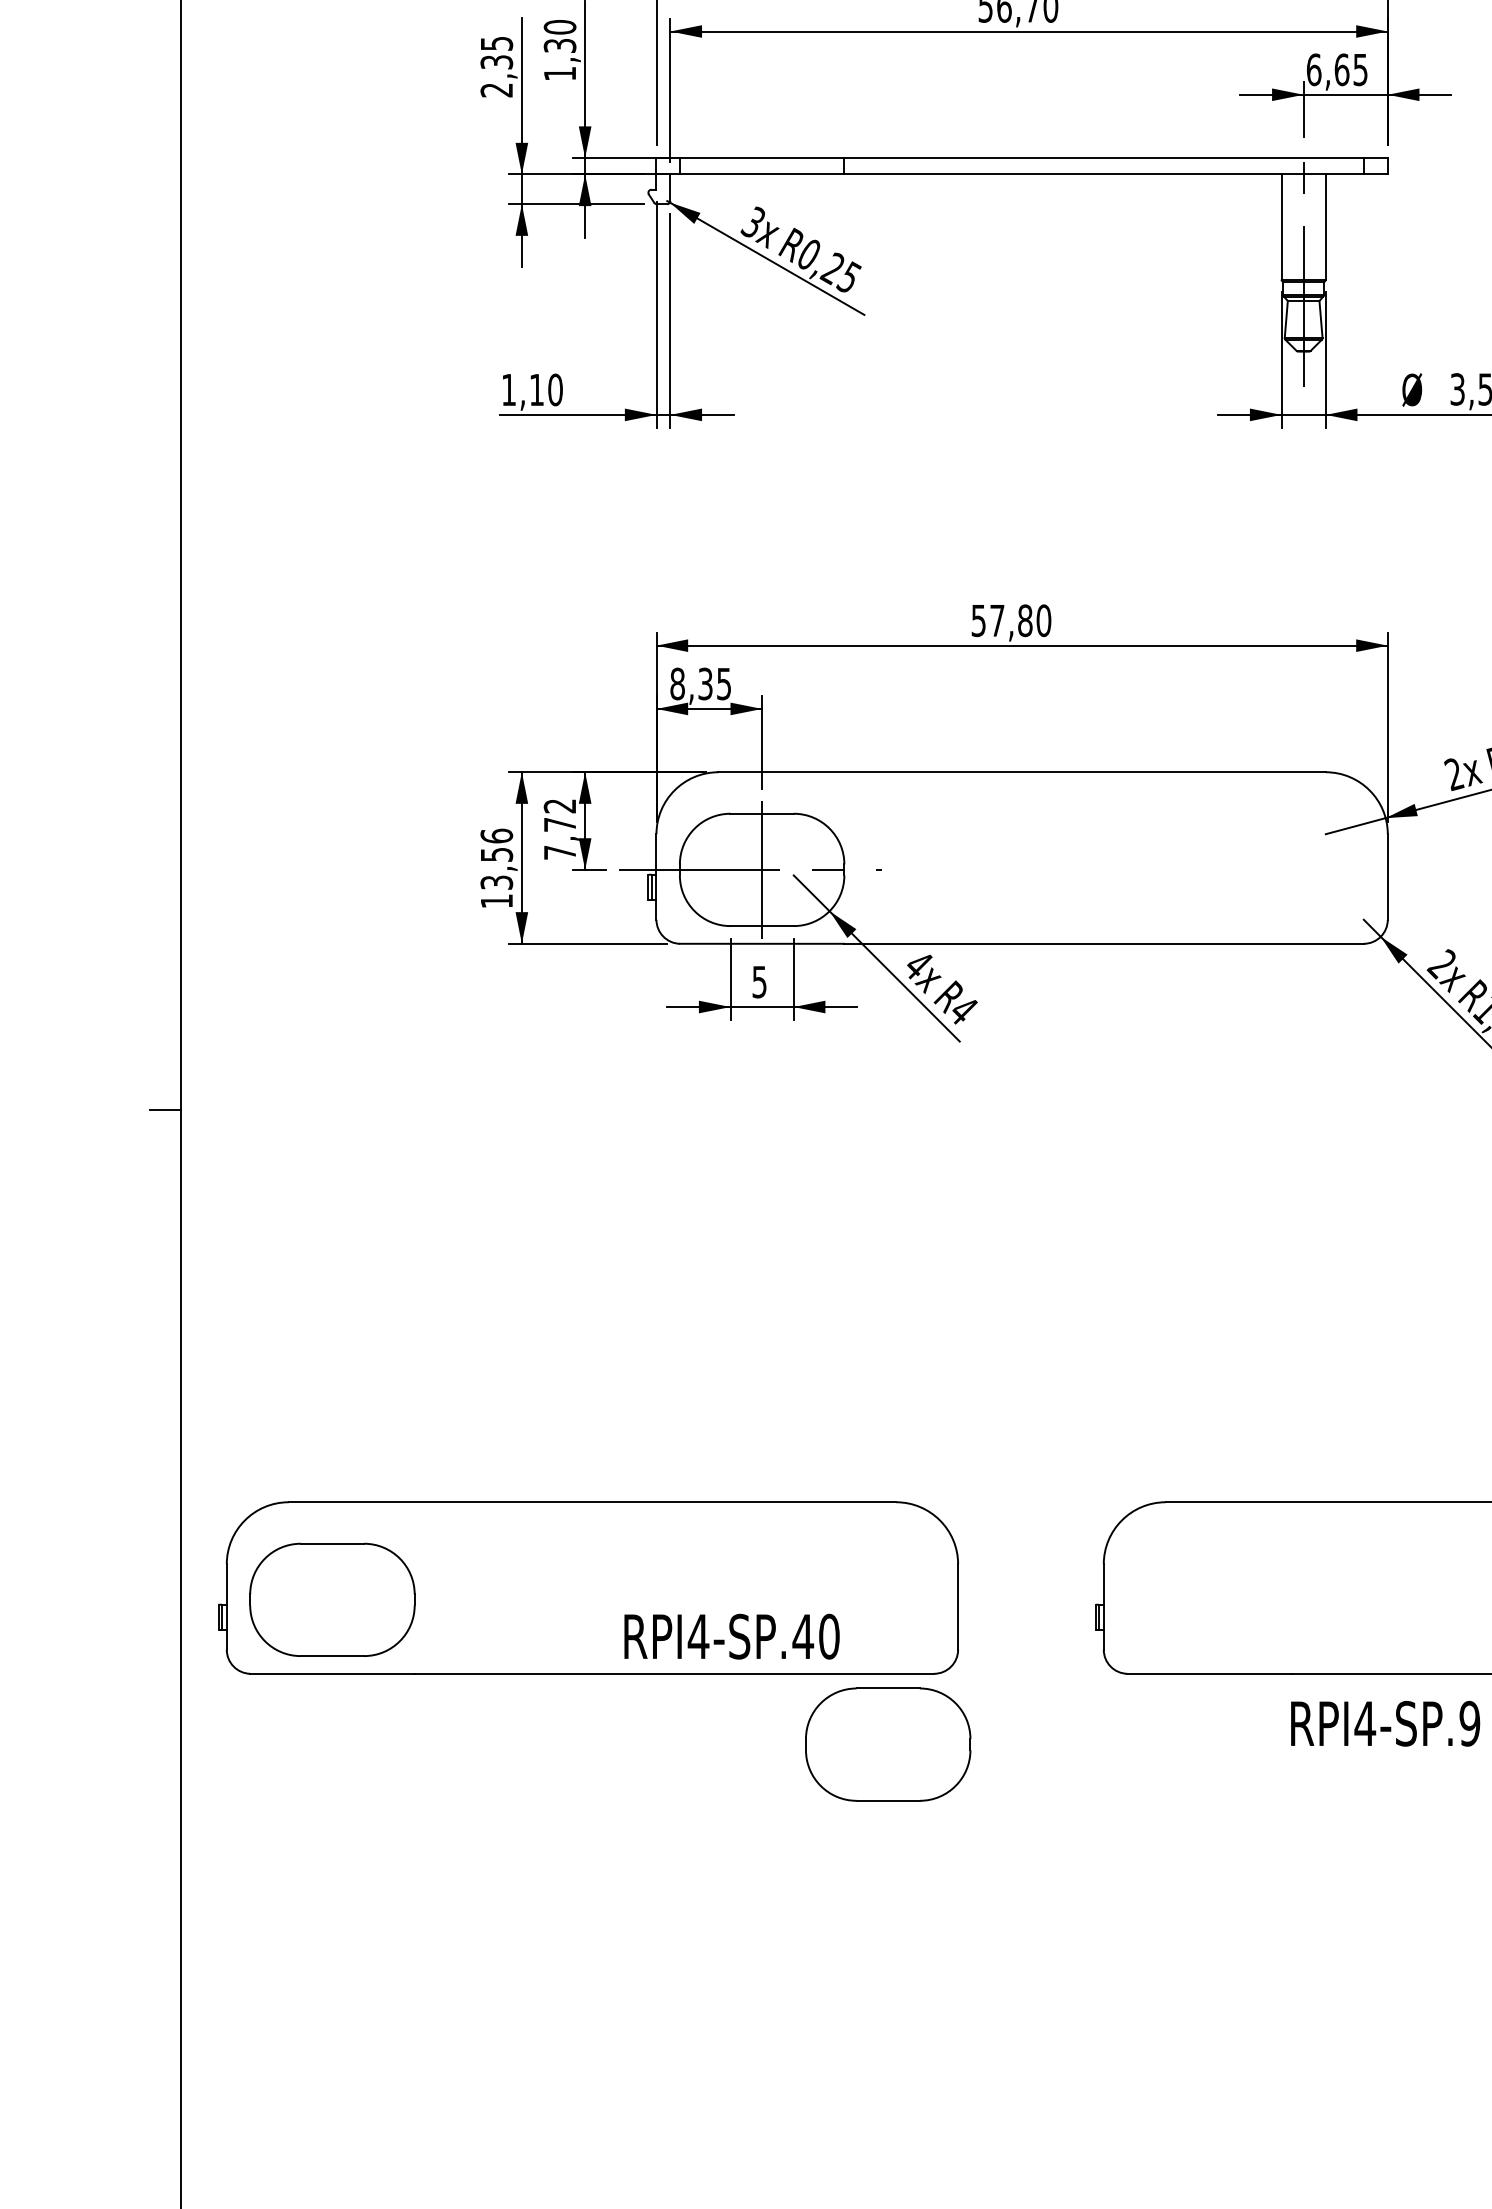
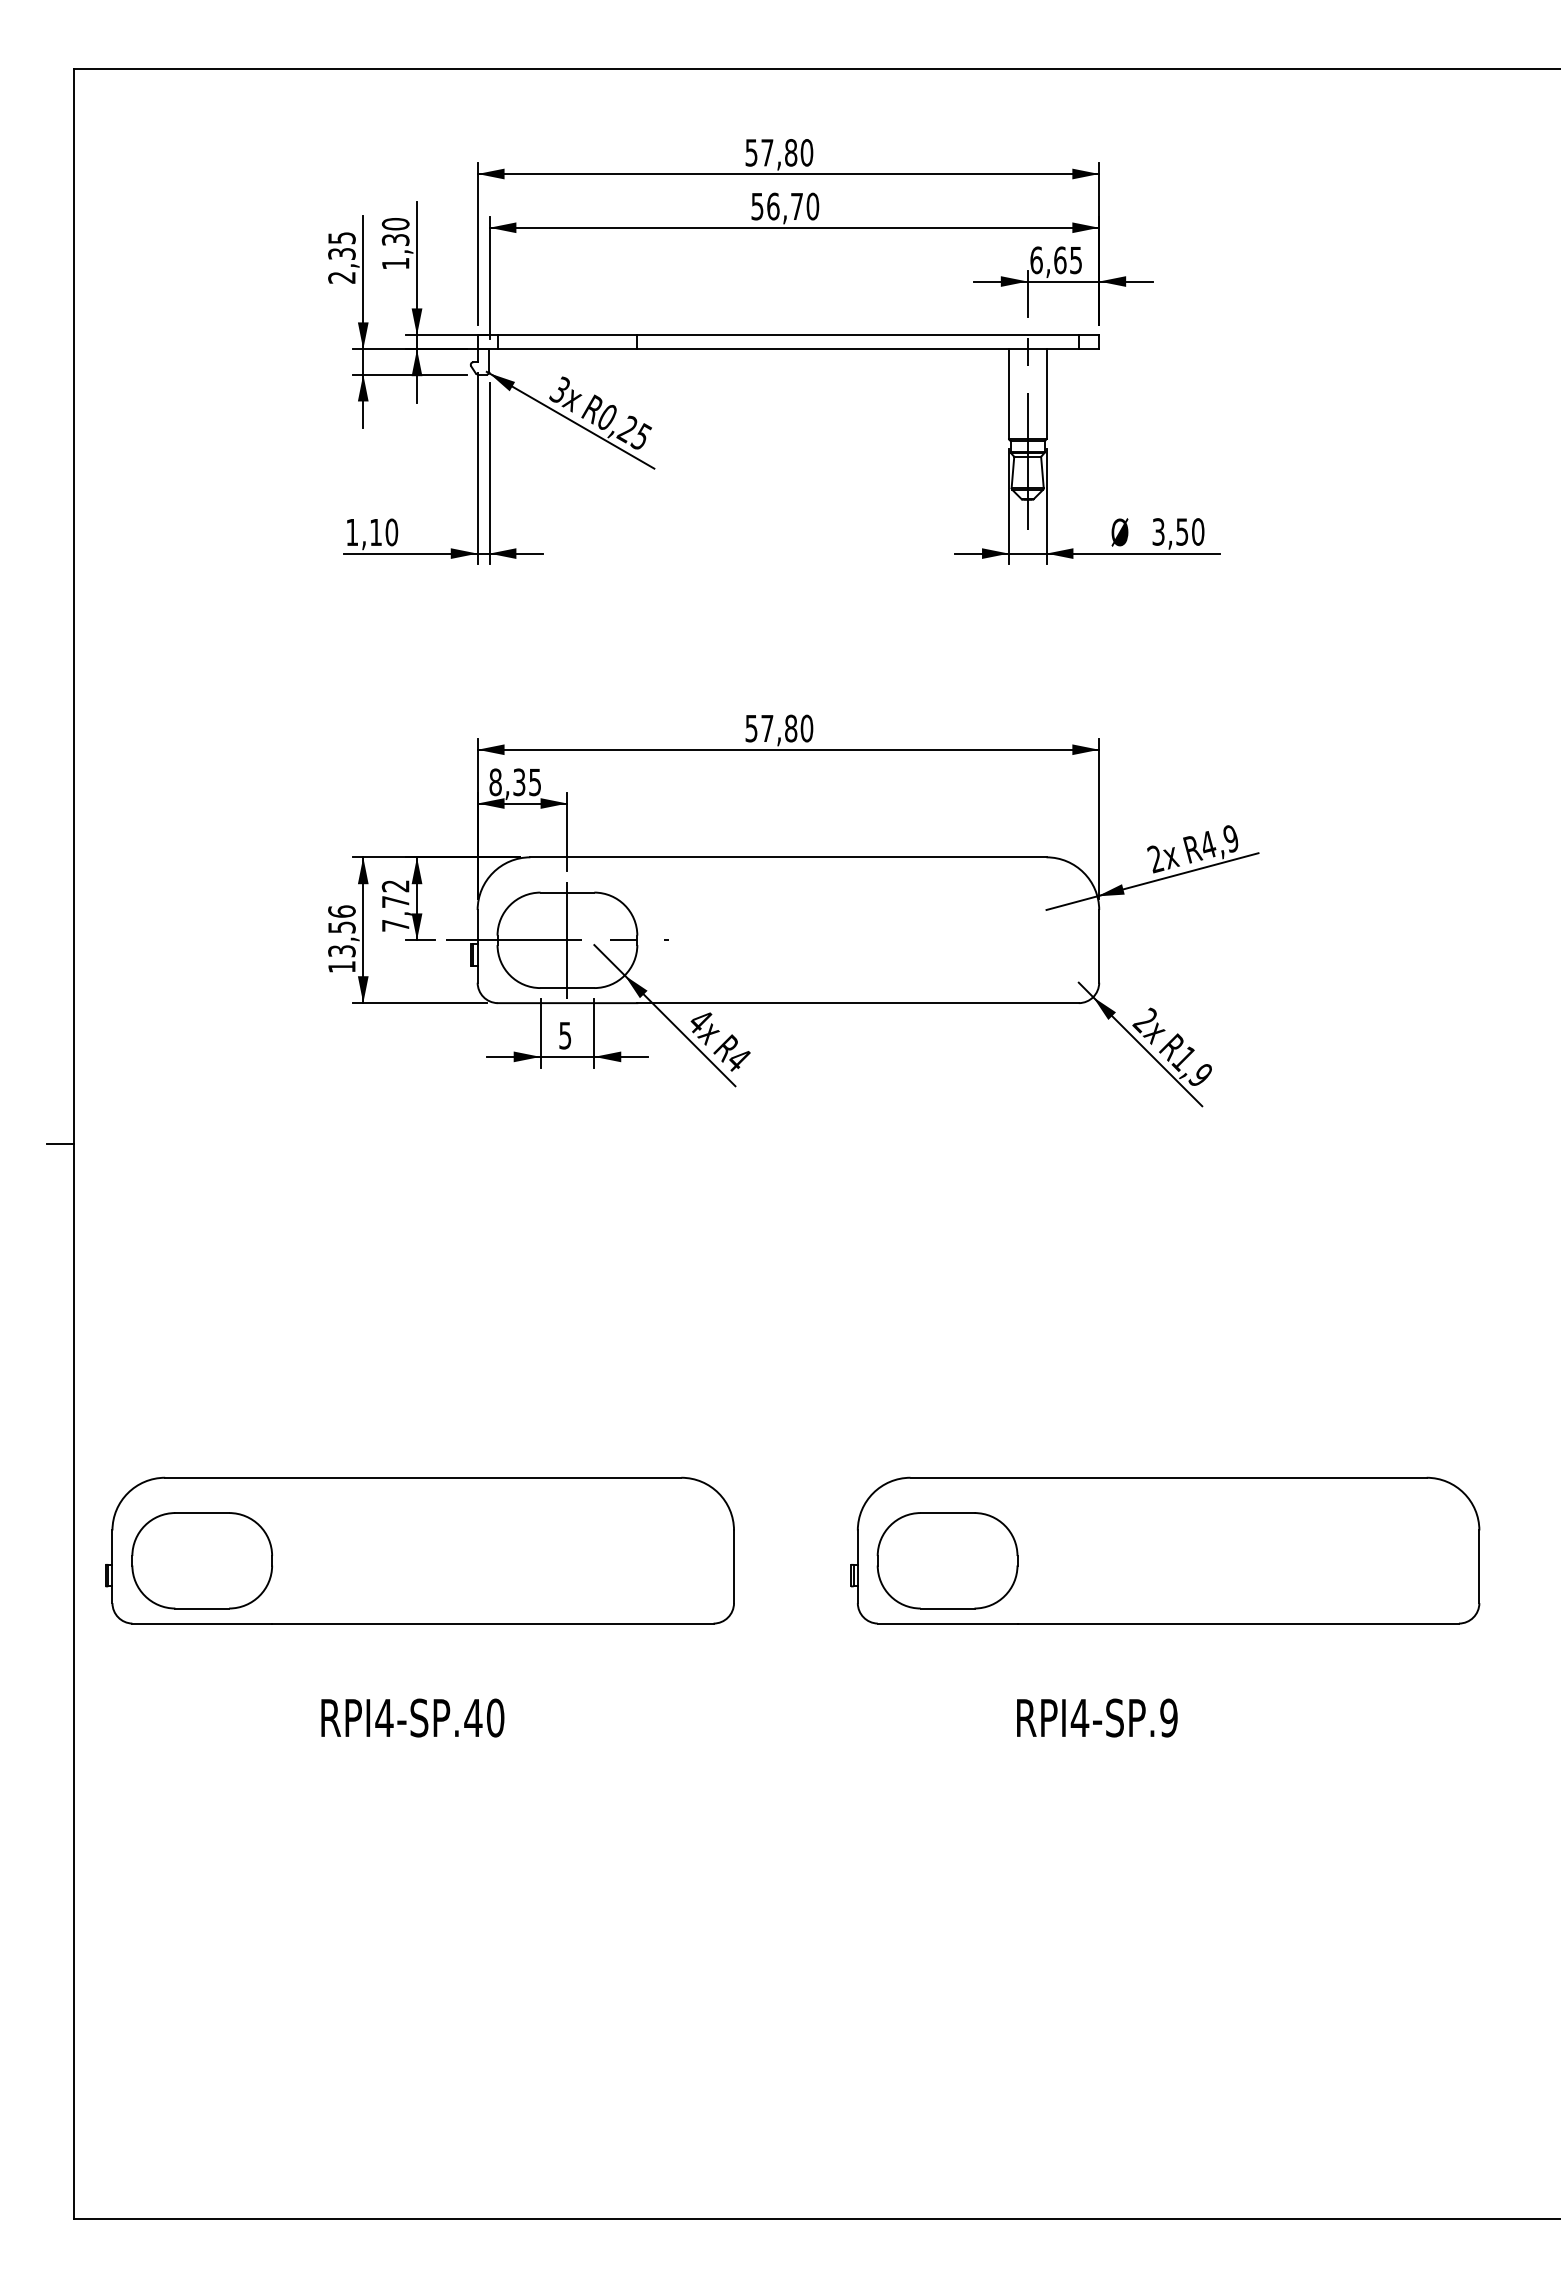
text: (731, 1636) -> (412, 1717), moved
text: (1385, 1723) -> (1097, 1717), moved
part: (888, 1744) -> (947, 1560), moved

